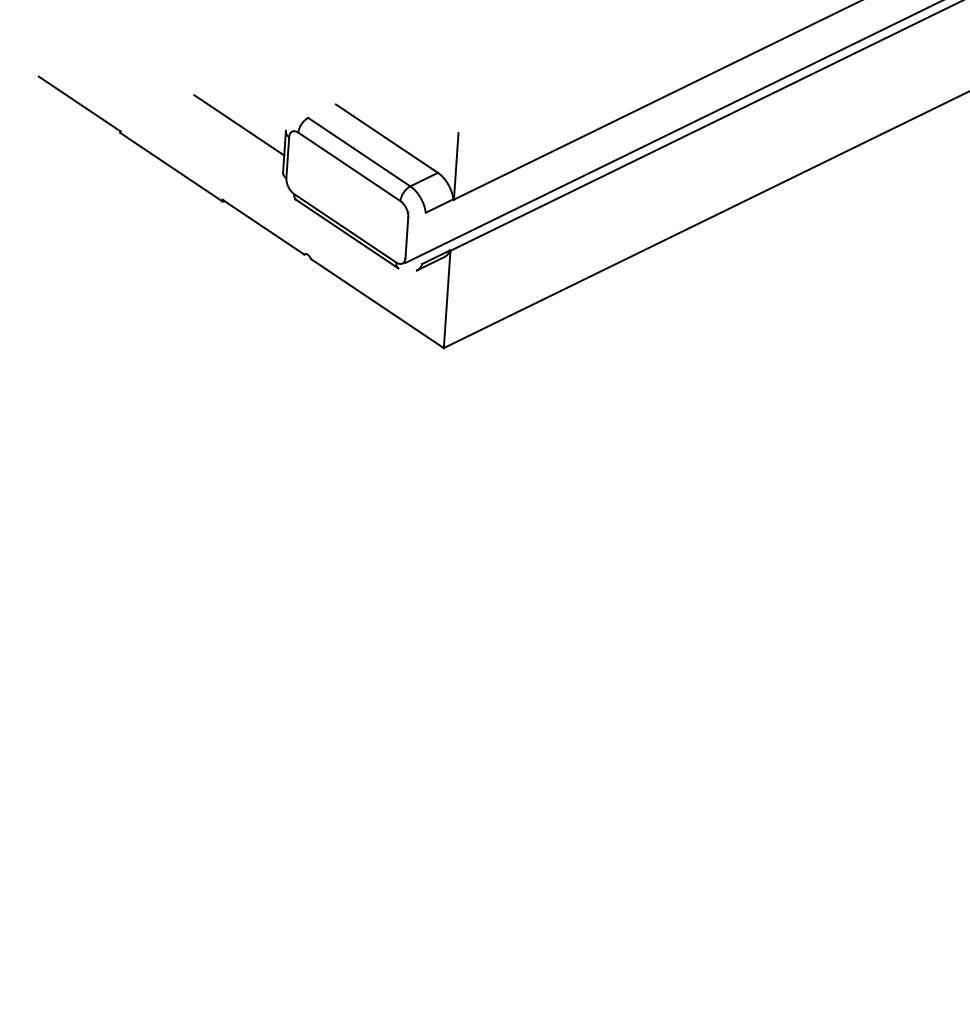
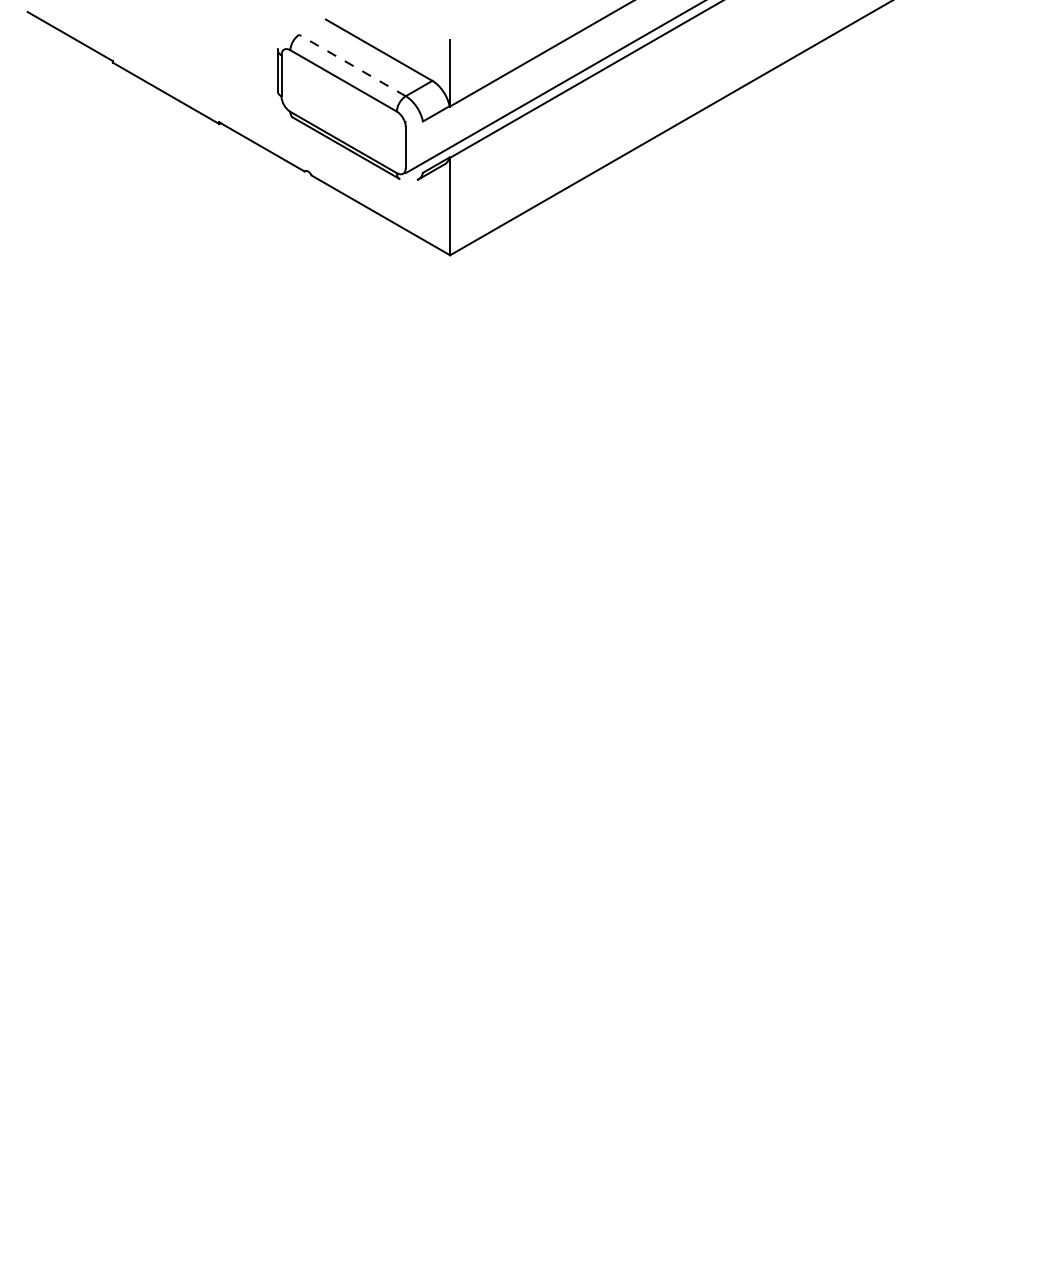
line: (238, 124) -> (230, 46), removed
line: (359, 152) -> (352, 65), solid -> dashed

